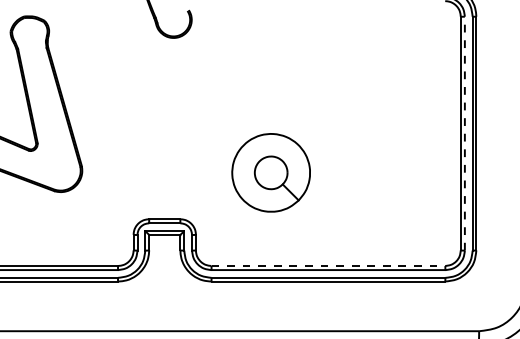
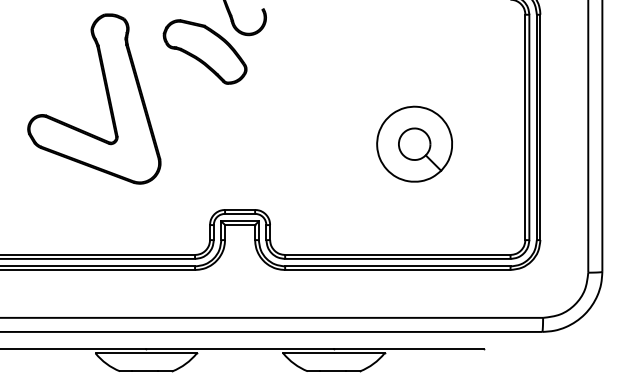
part: (127, 54) -> (204, 51), added
line: (465, 133) -> (529, 127), dashed -> solid
part: (271, 172) -> (414, 143), moved
line: (328, 265) -> (397, 254), dashed -> solid

